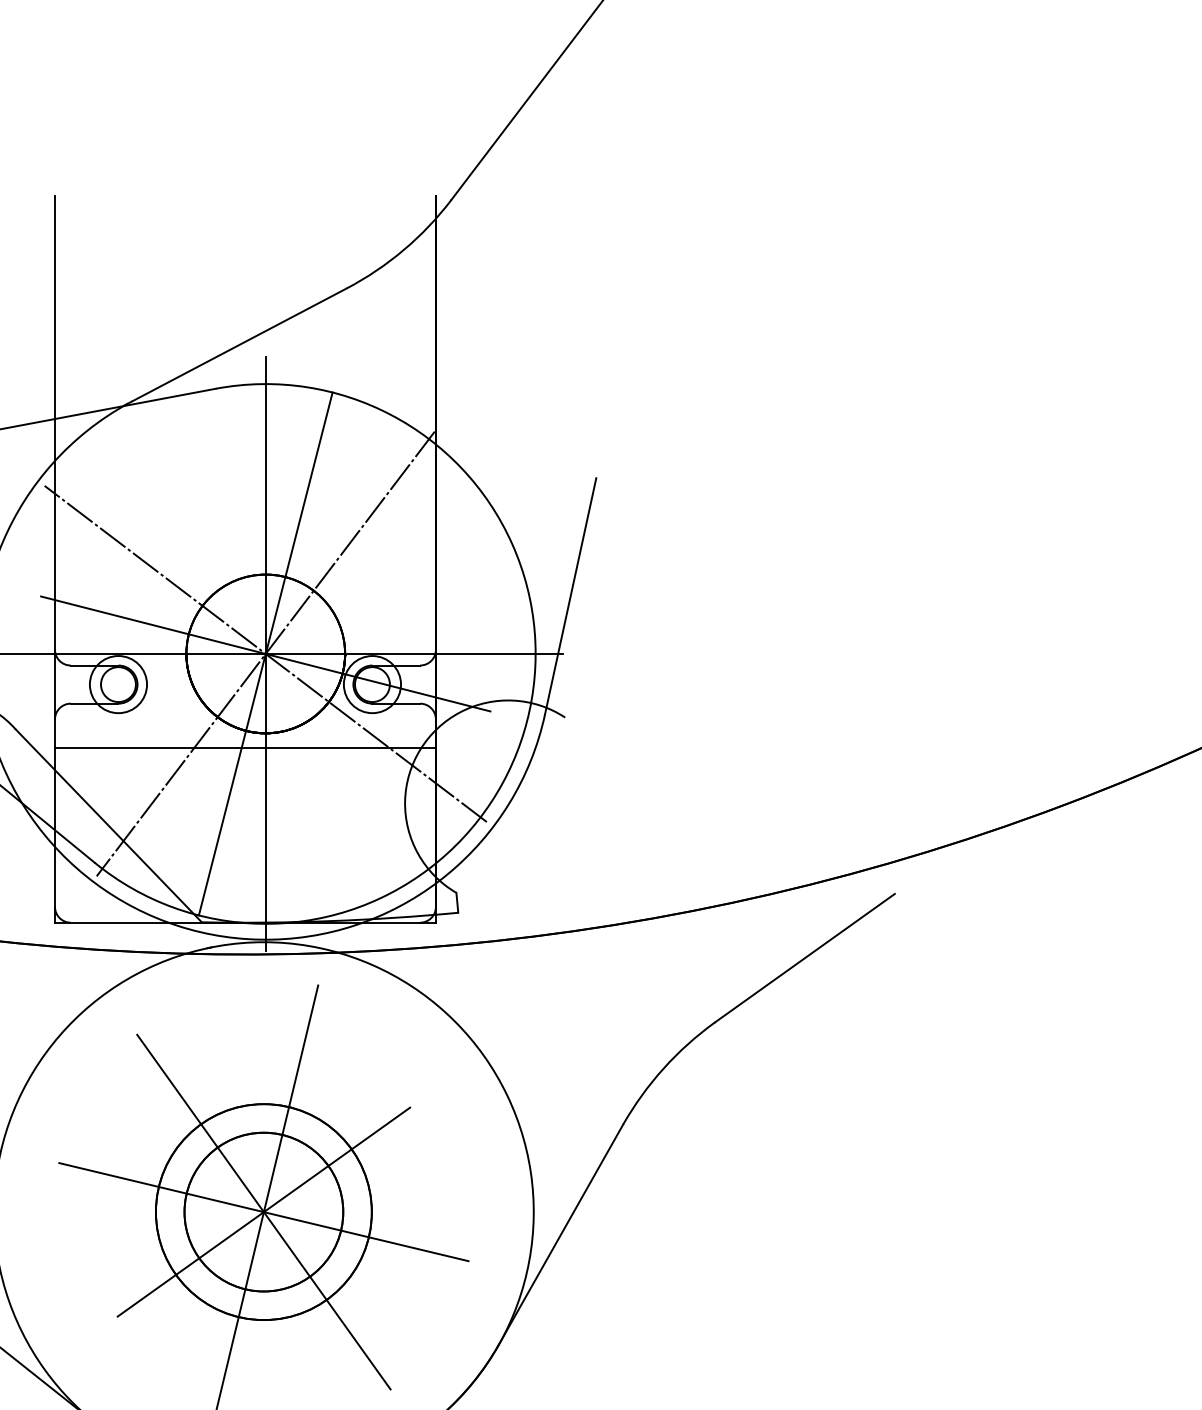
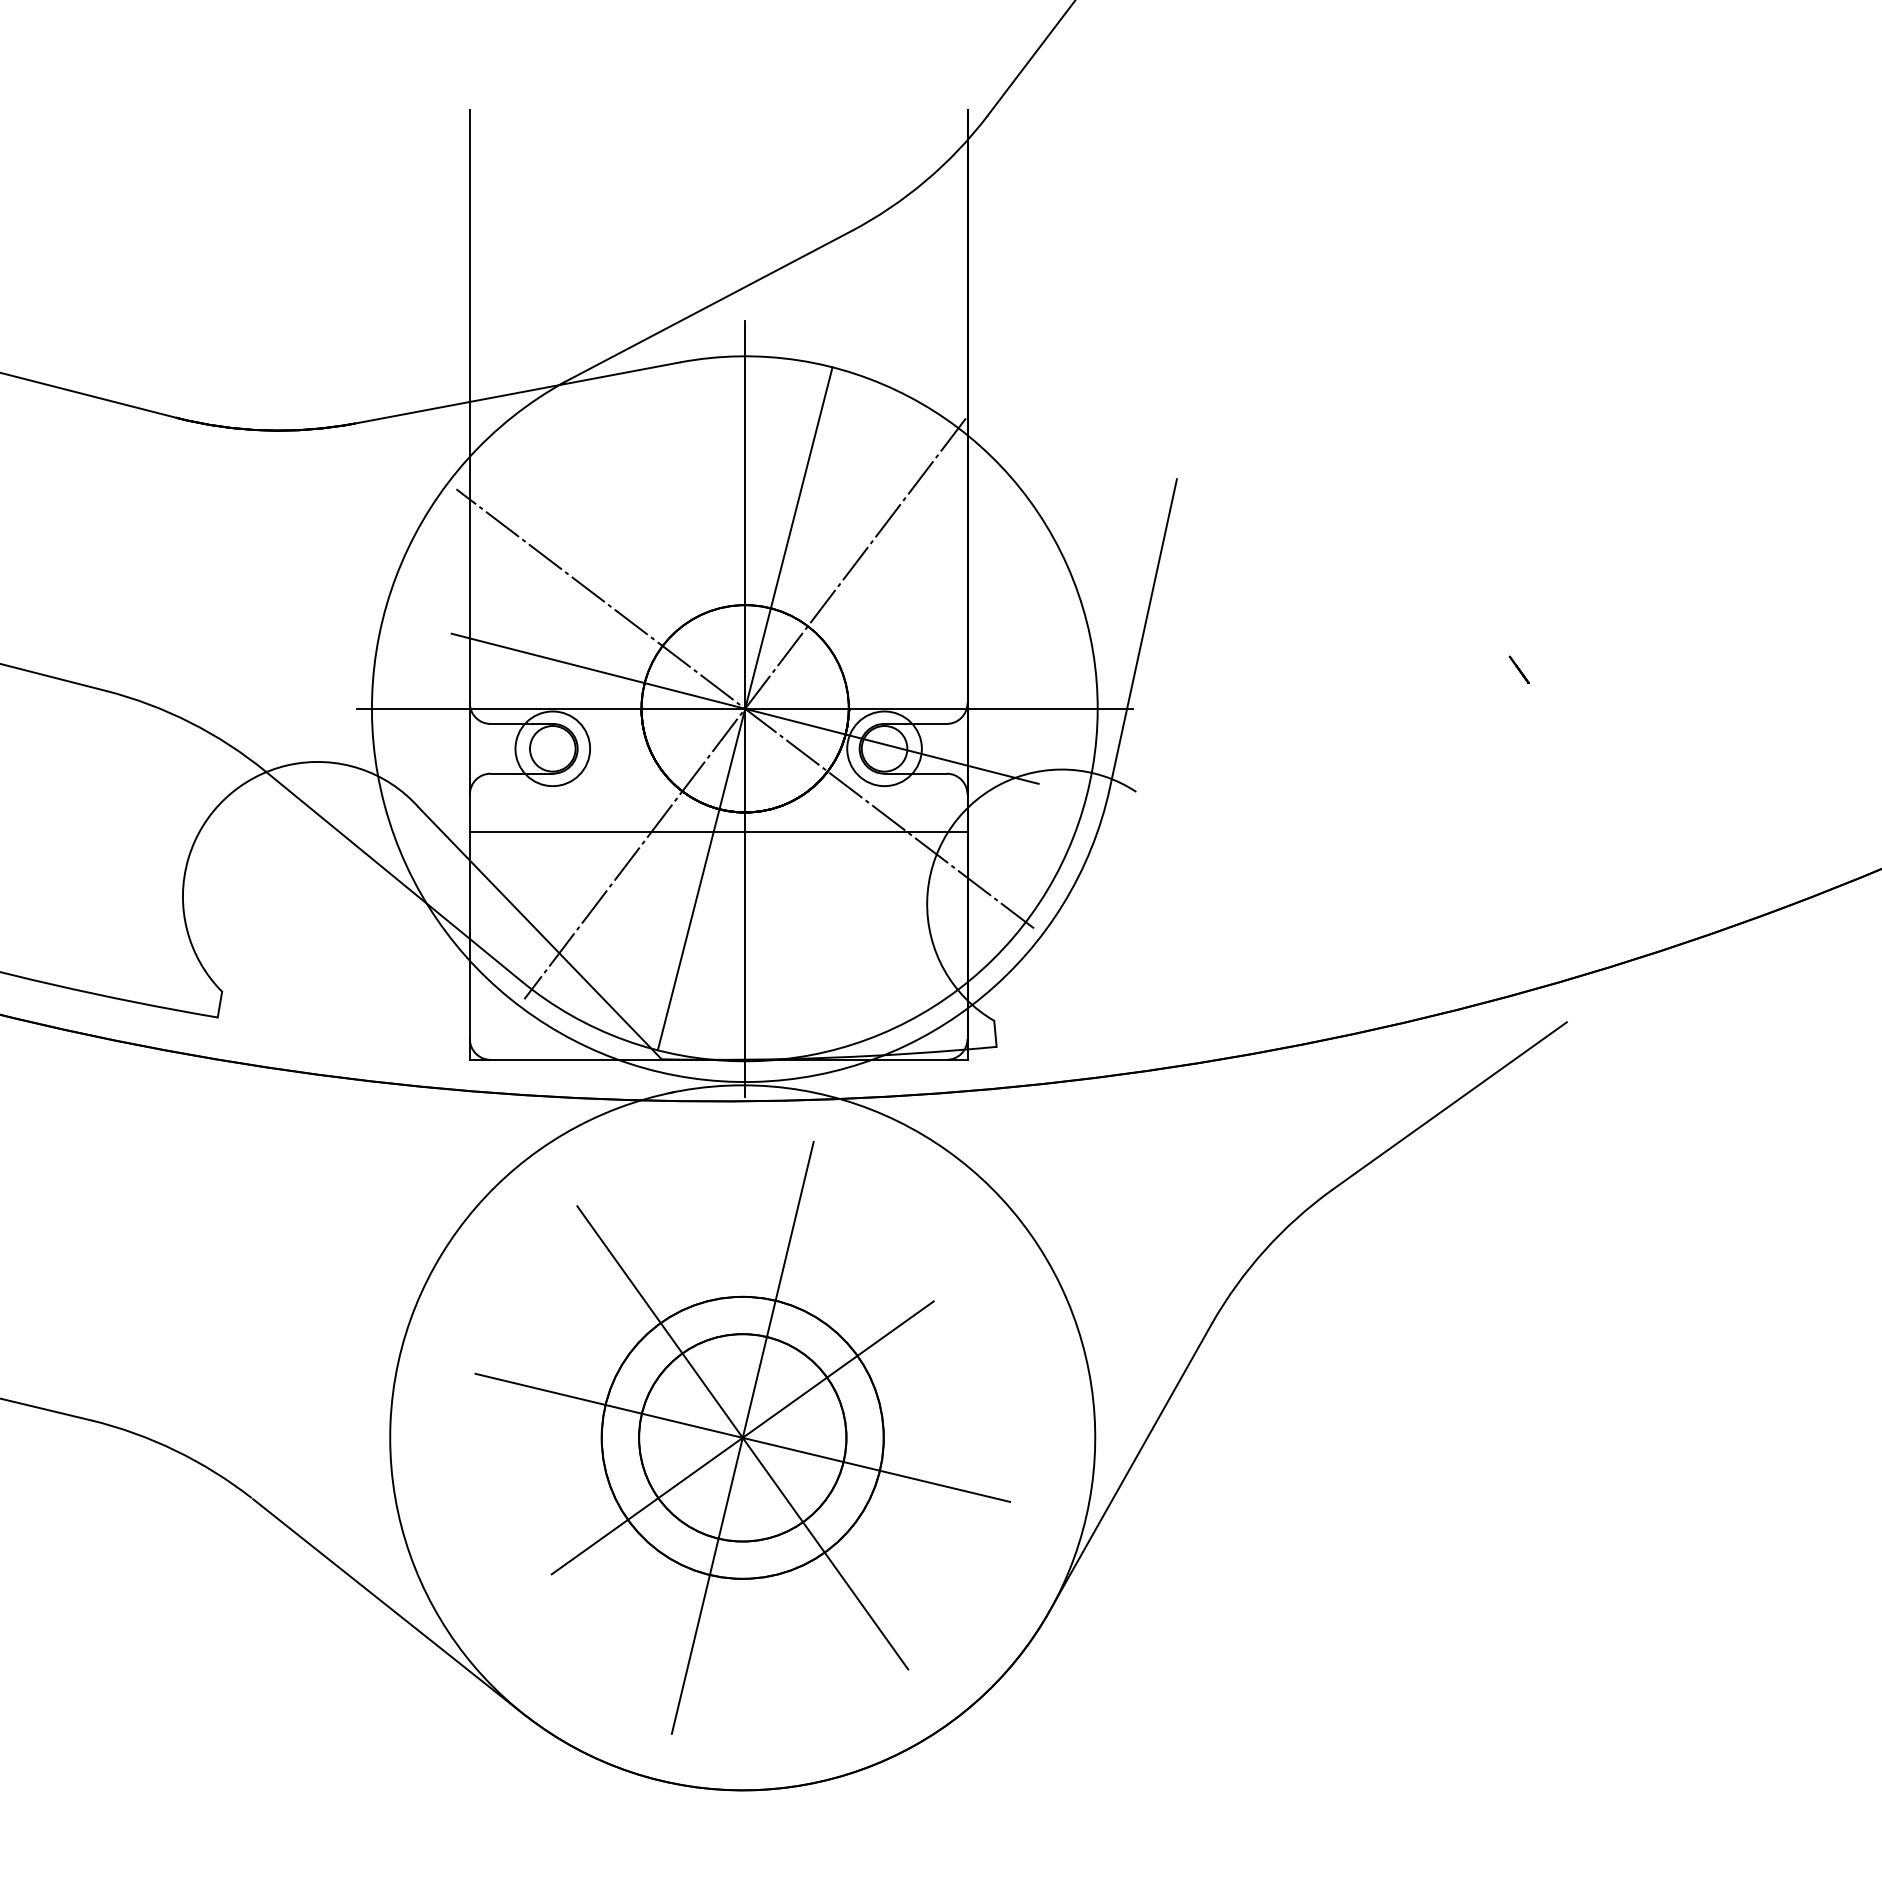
line: (857, 623) -> (1518, 669), added

